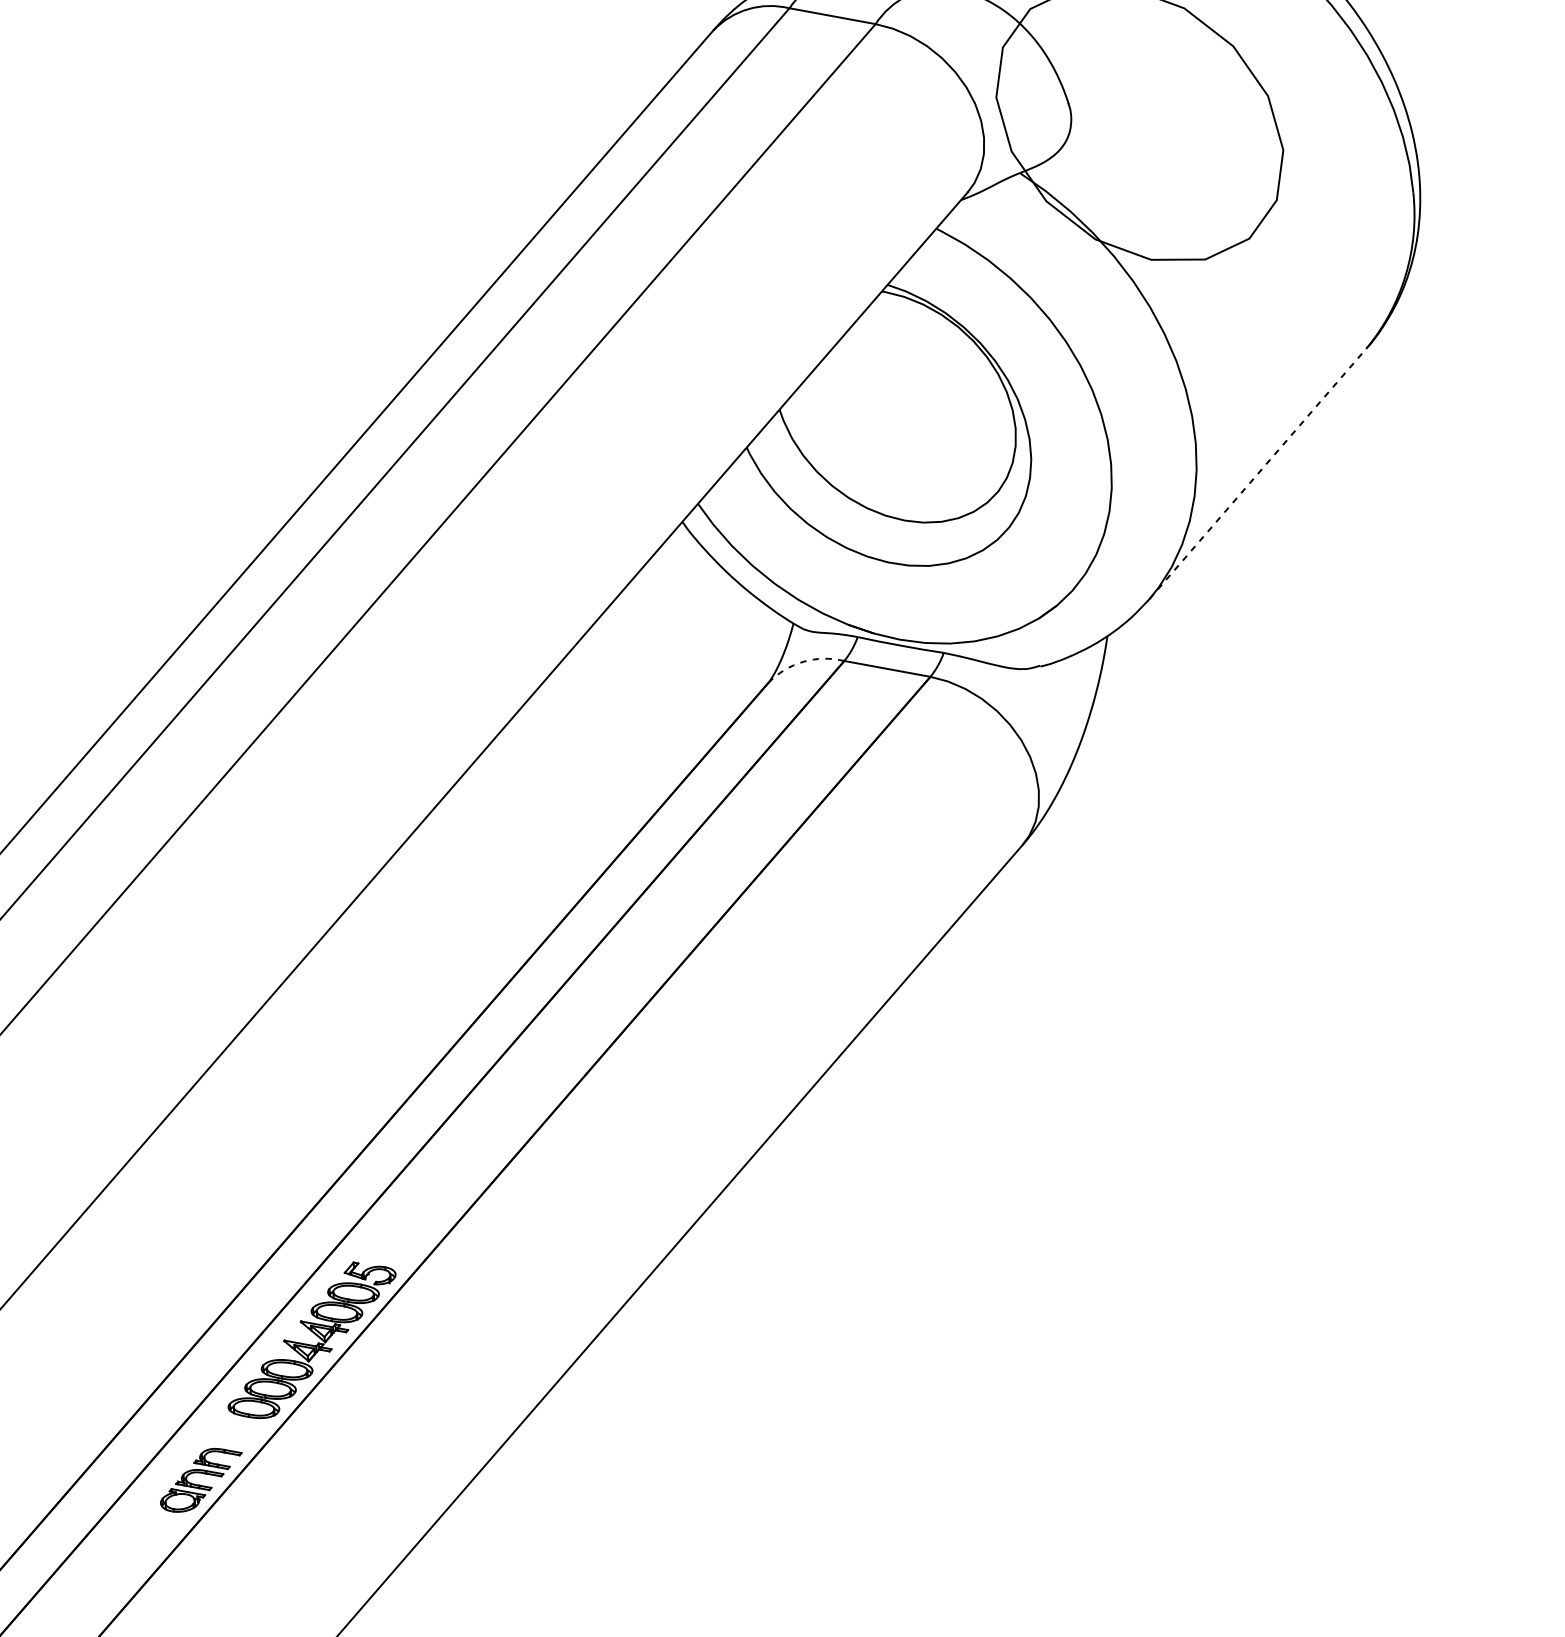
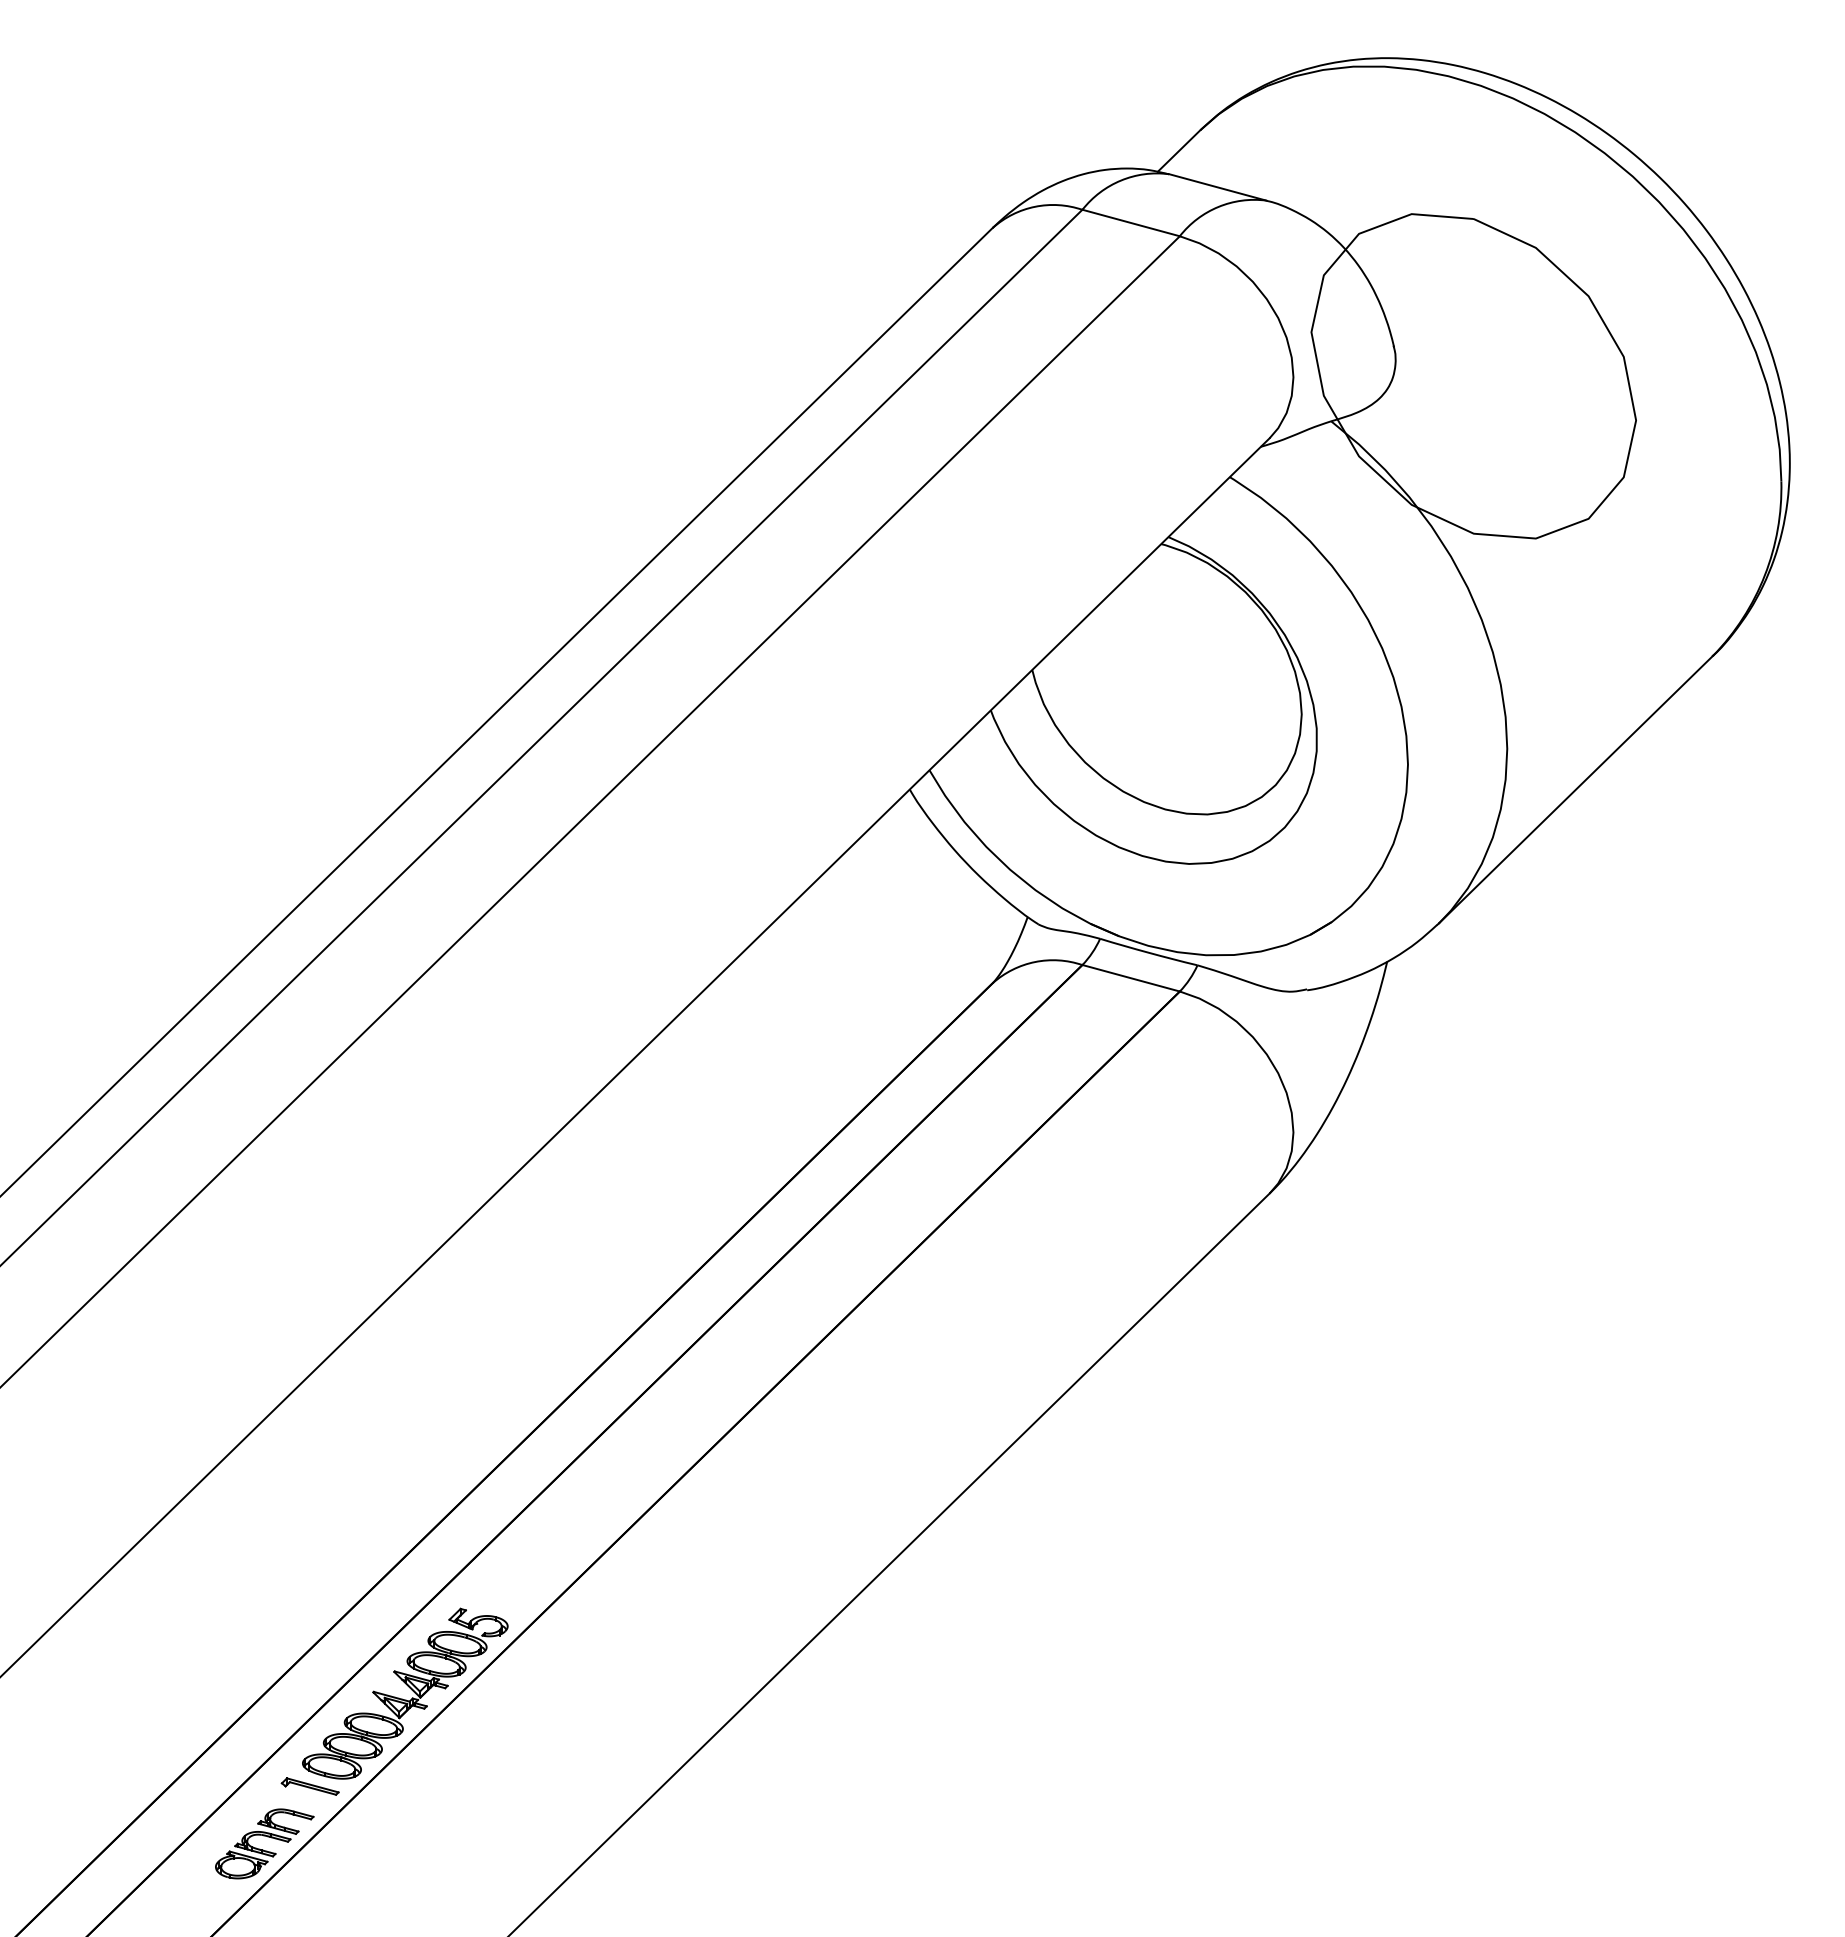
line: (1258, 473) -> (1576, 789), dashed -> solid
arc: (803, 662) -> (1035, 962), dashed -> solid
part: (235, 1427) -> (309, 1786), added

